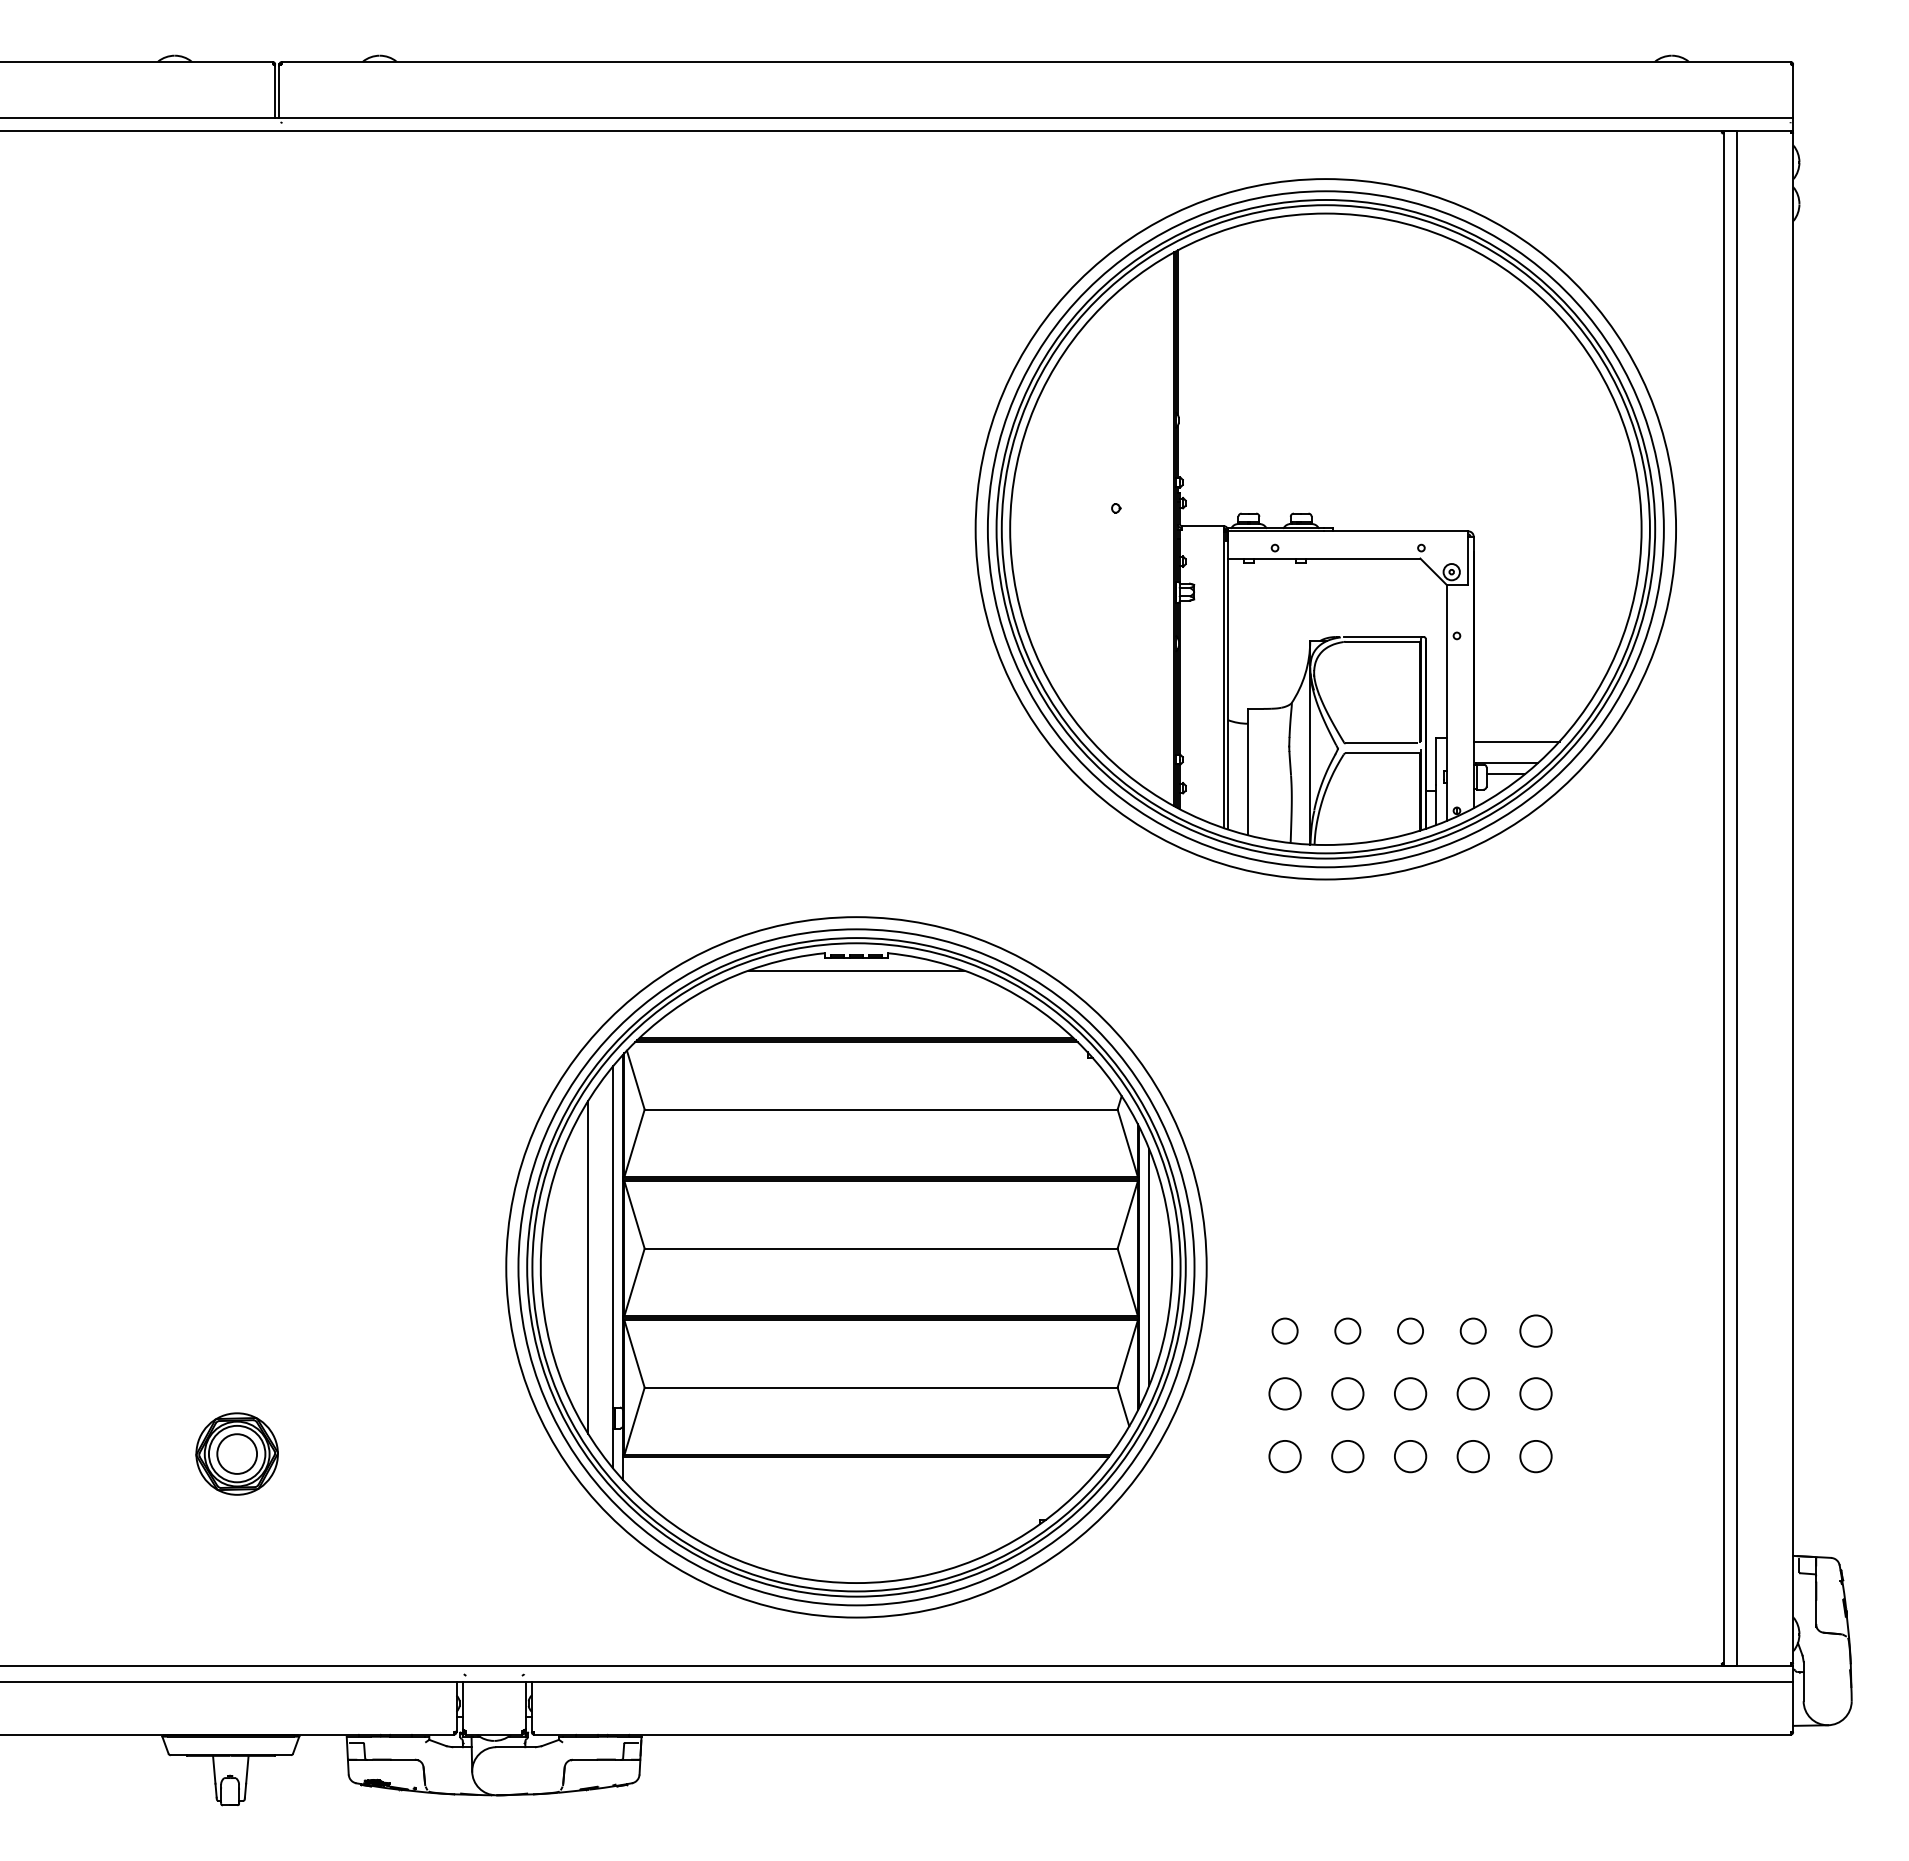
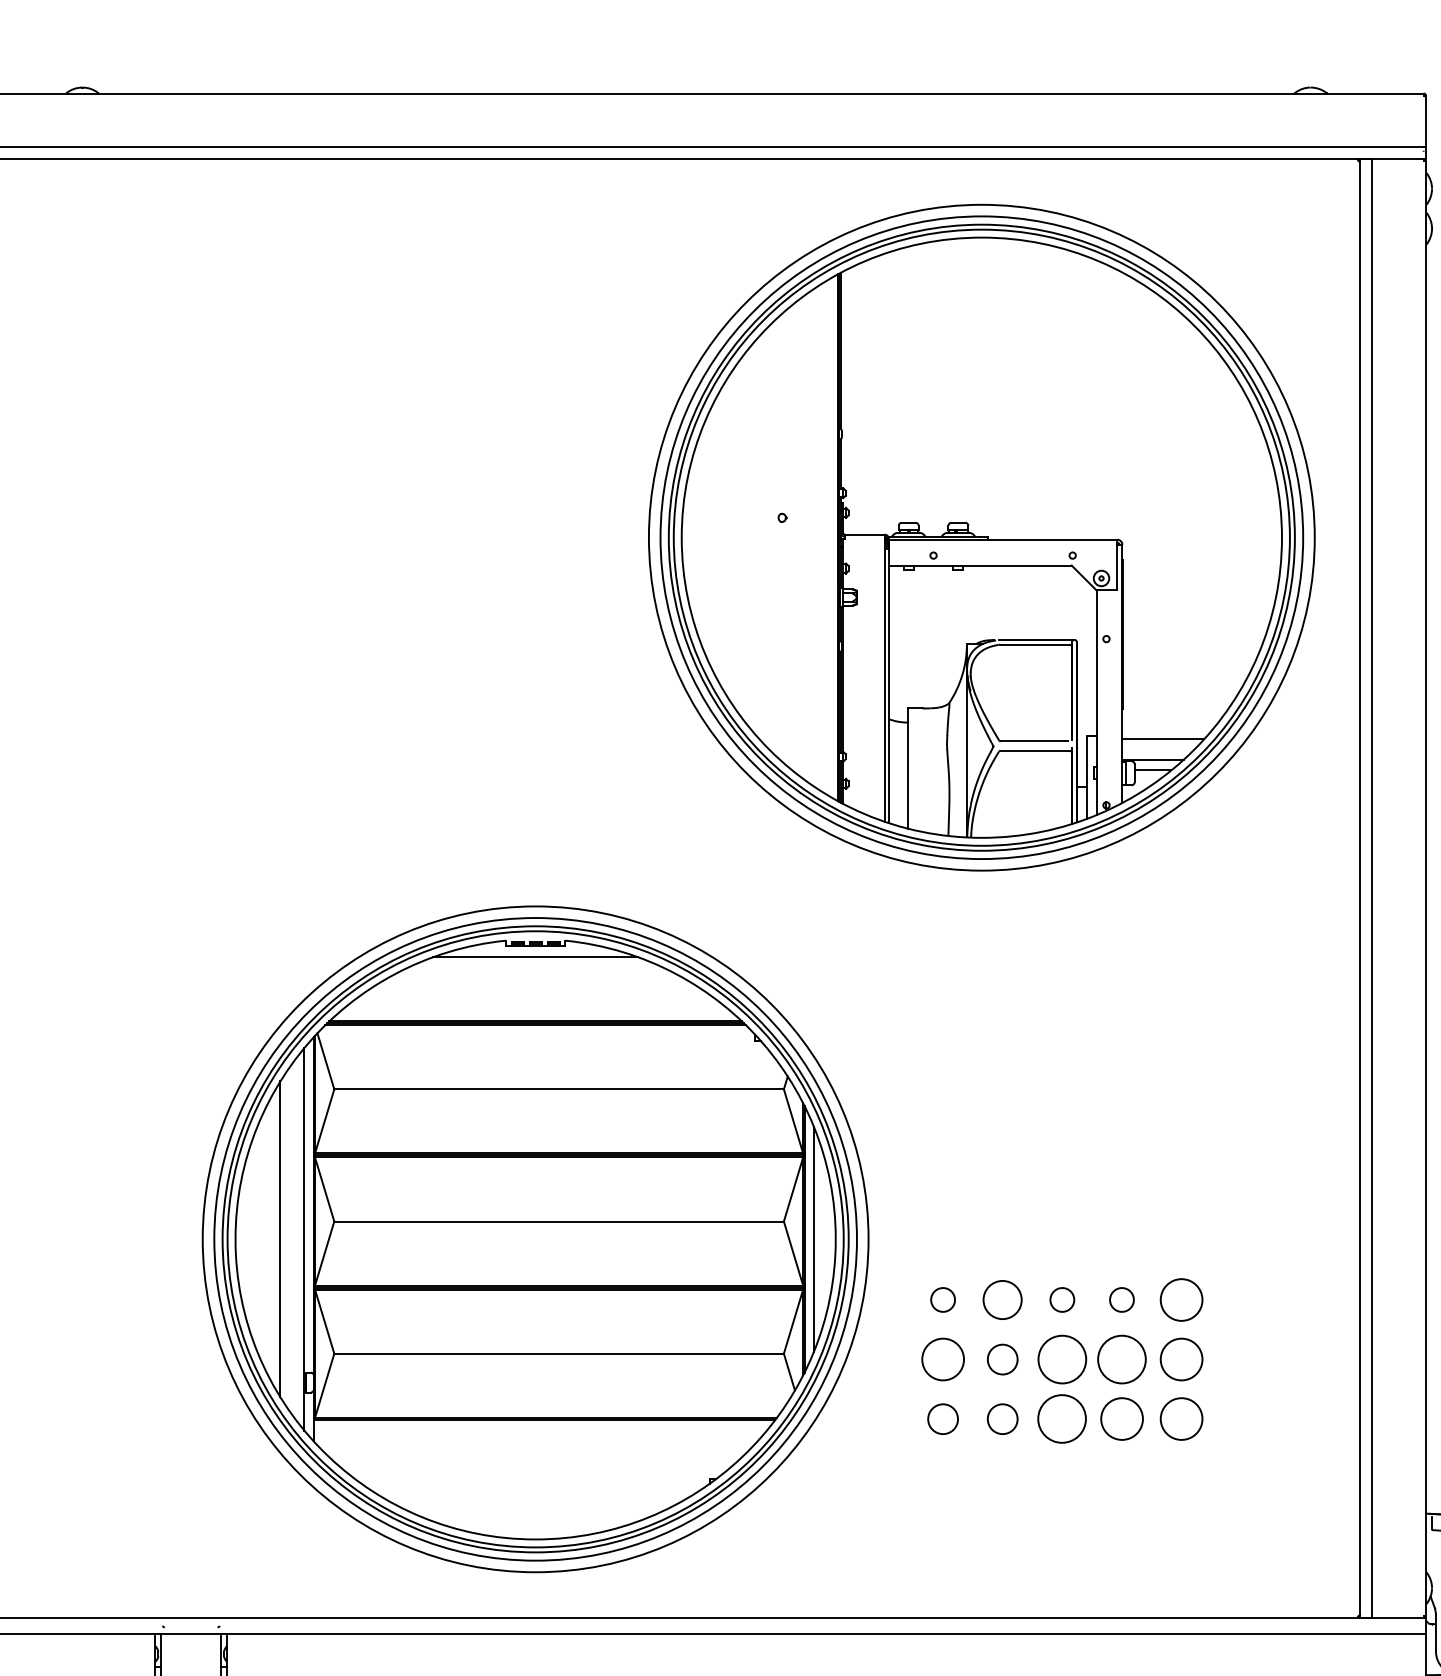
circle: (1347, 1330) -> (1002, 1299), size x1.6
circle: (1535, 1330) -> (1181, 1299), size x1.4
circle: (1284, 1393) -> (942, 1359), size x1.4
circle: (1410, 1393) -> (1062, 1359), size x1.6
circle: (1472, 1393) -> (1121, 1359), size x1.6
circle: (1535, 1393) -> (1181, 1359), size x1.4
circle: (1410, 1456) -> (1062, 1419), size x1.6
circle: (1472, 1456) -> (1121, 1419), size x1.4
circle: (1535, 1456) -> (1181, 1419), size x1.4

